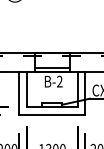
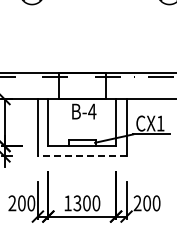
line: (51, 67) -> (81, 92), removed
text: (59, 81) -> (92, 111), -2 -> -4
line: (51, 115) -> (81, 156), solid -> dashed

